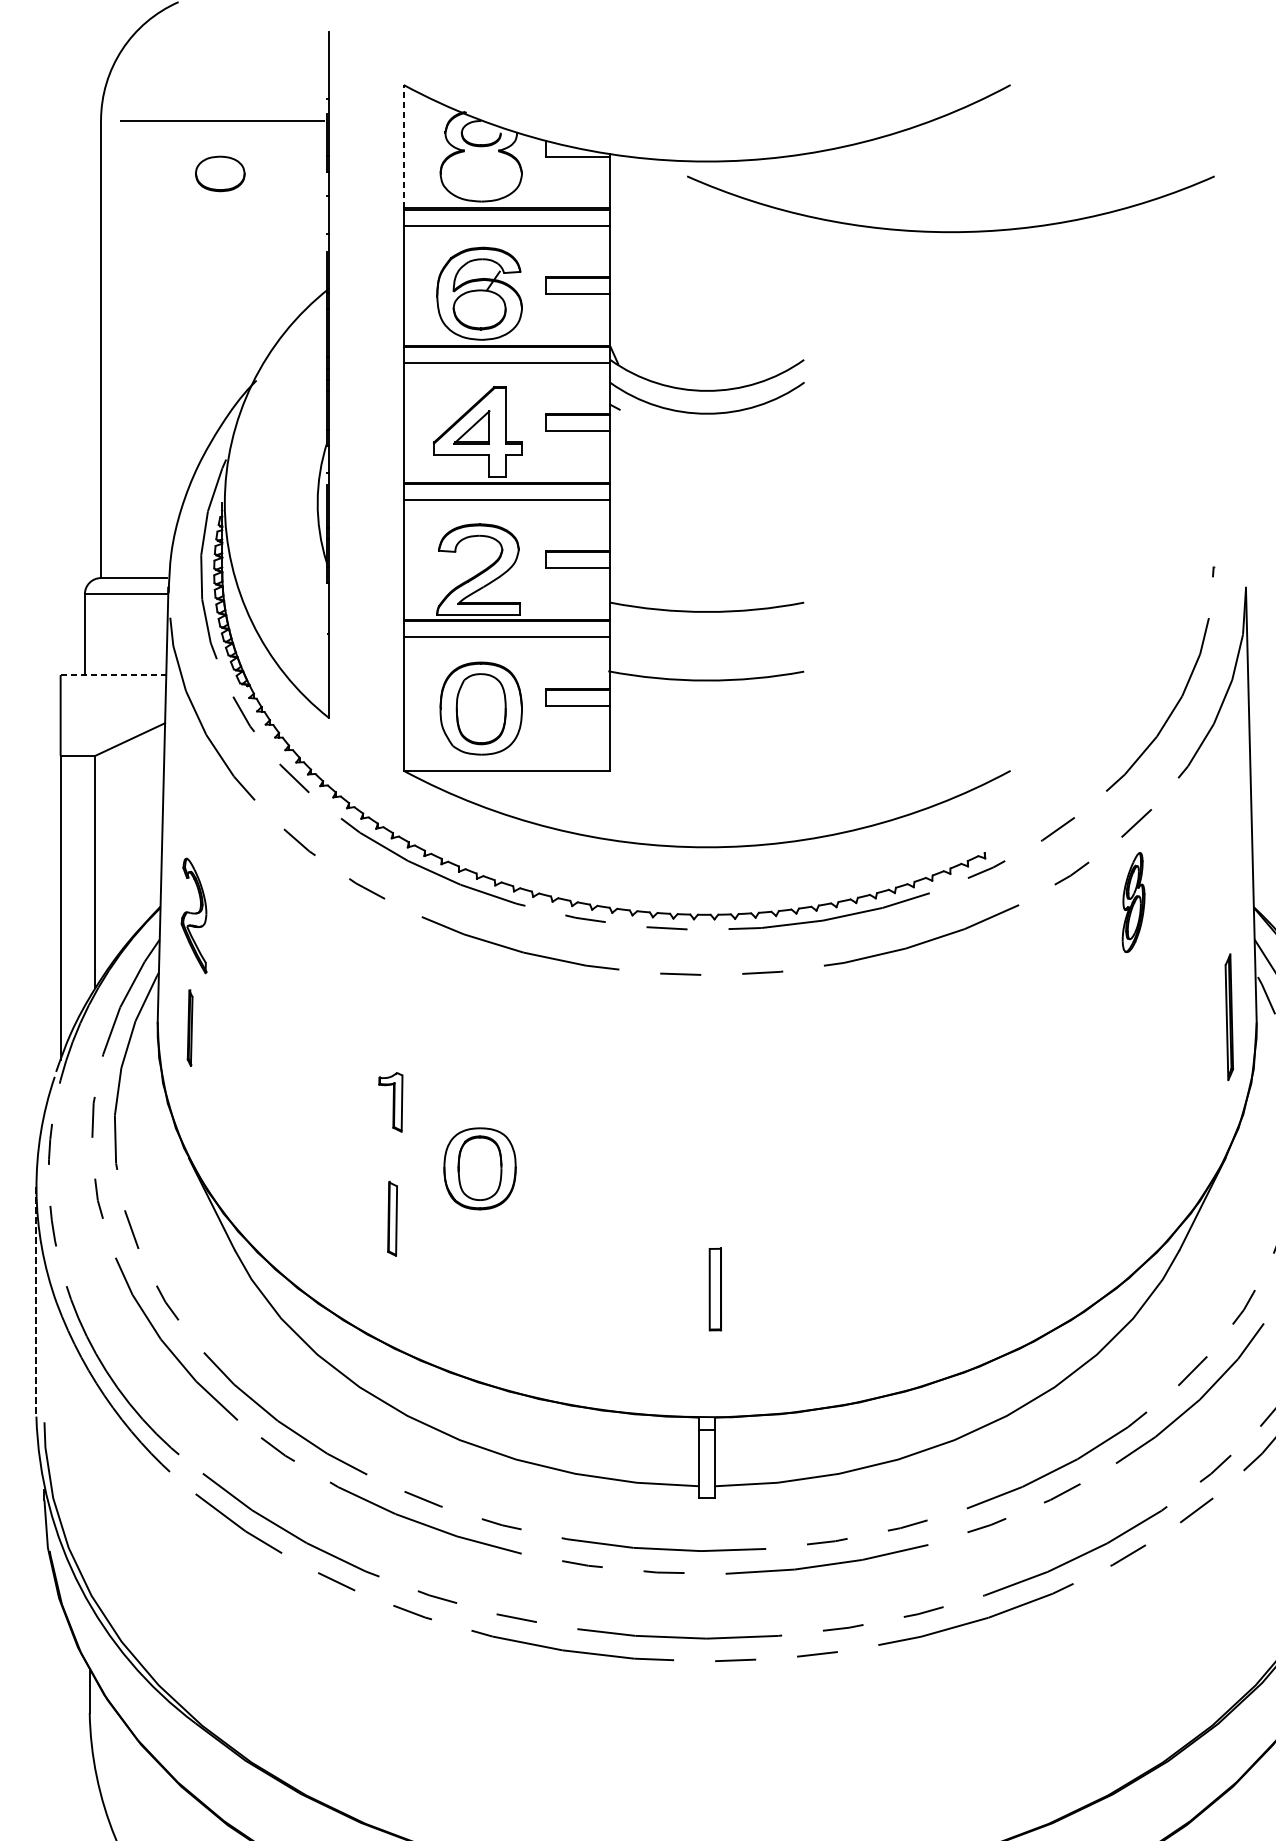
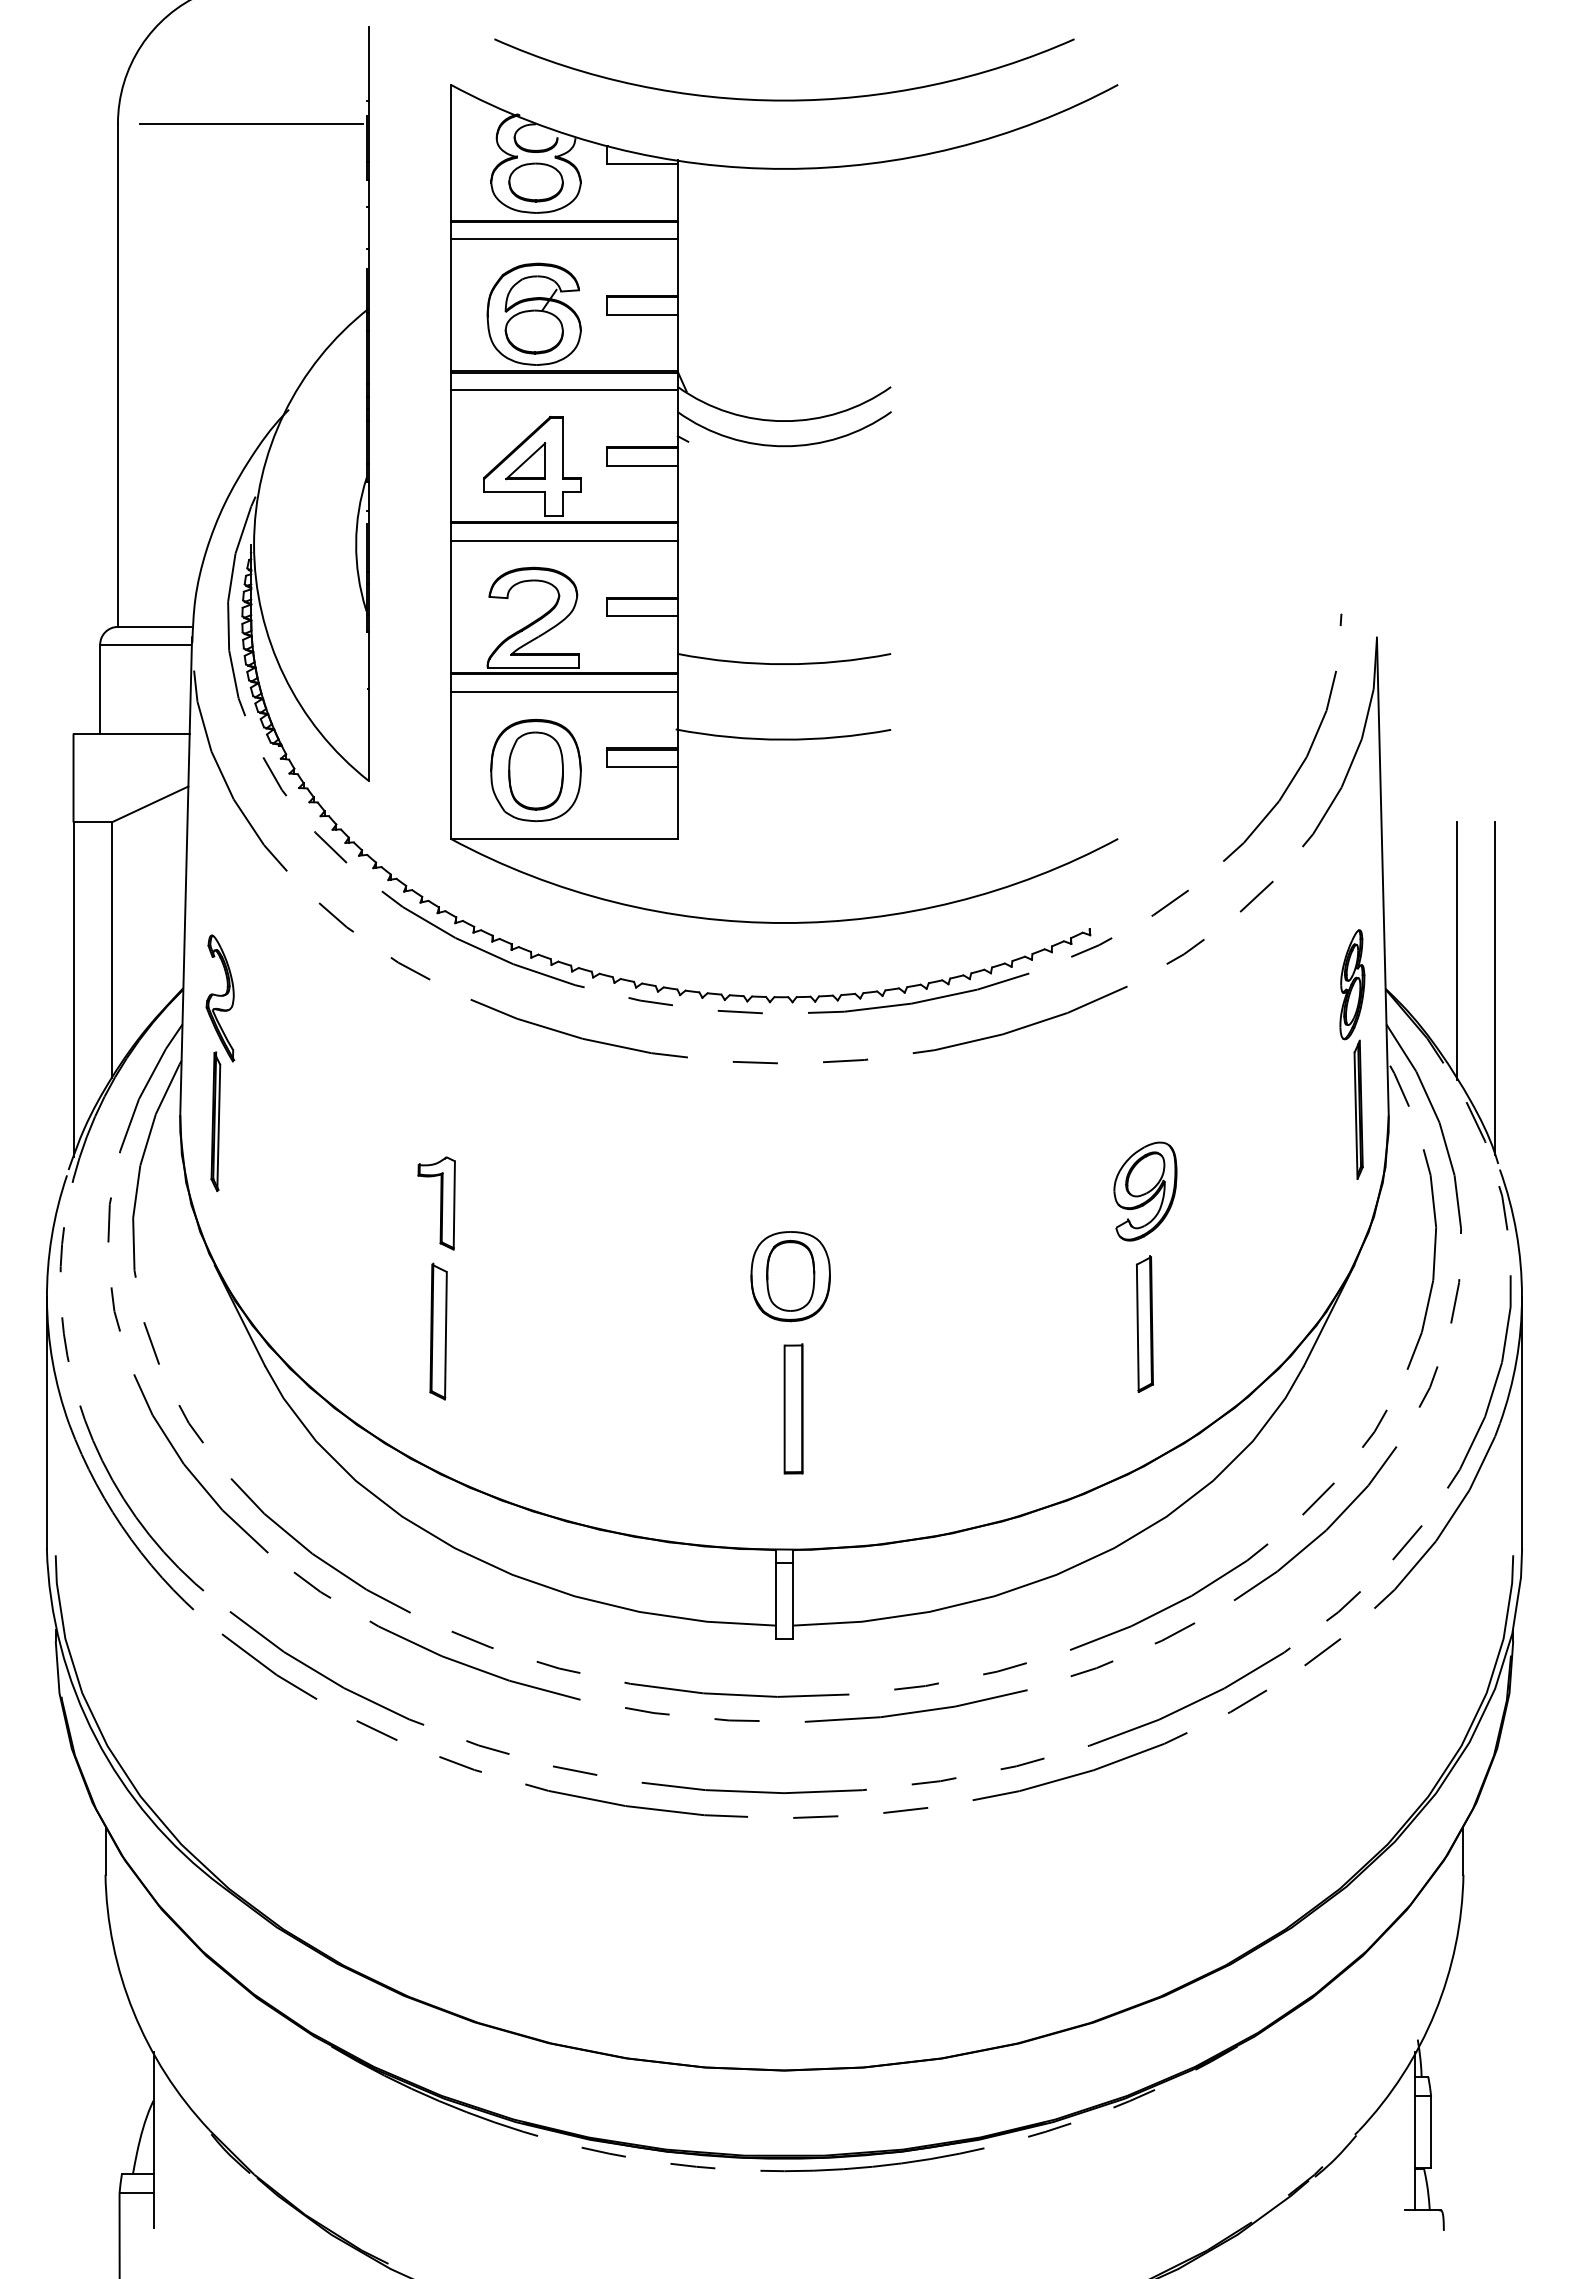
line: (403, 146) -> (450, 152), dashed -> solid
part: (219, 173) -> (535, 182), moved
arc: (950, 231) -> (784, 99), moved
line: (114, 674) -> (132, 733), dashed -> solid
part: (1133, 902) -> (1352, 984), moved
part: (189, 1027) -> (215, 1121), size x1.67
part: (1035, 1091) -> (1145, 1191), added
part: (390, 1102) -> (436, 1203), size x1.43
part: (479, 1168) -> (790, 1276), moved
part: (1035, 1211) -> (1145, 1323), added
part: (392, 1218) -> (438, 1331), size x1.67
part: (715, 1288) -> (793, 1408), size x1.43
line: (36, 1302) -> (46, 1423), dashed -> solid

